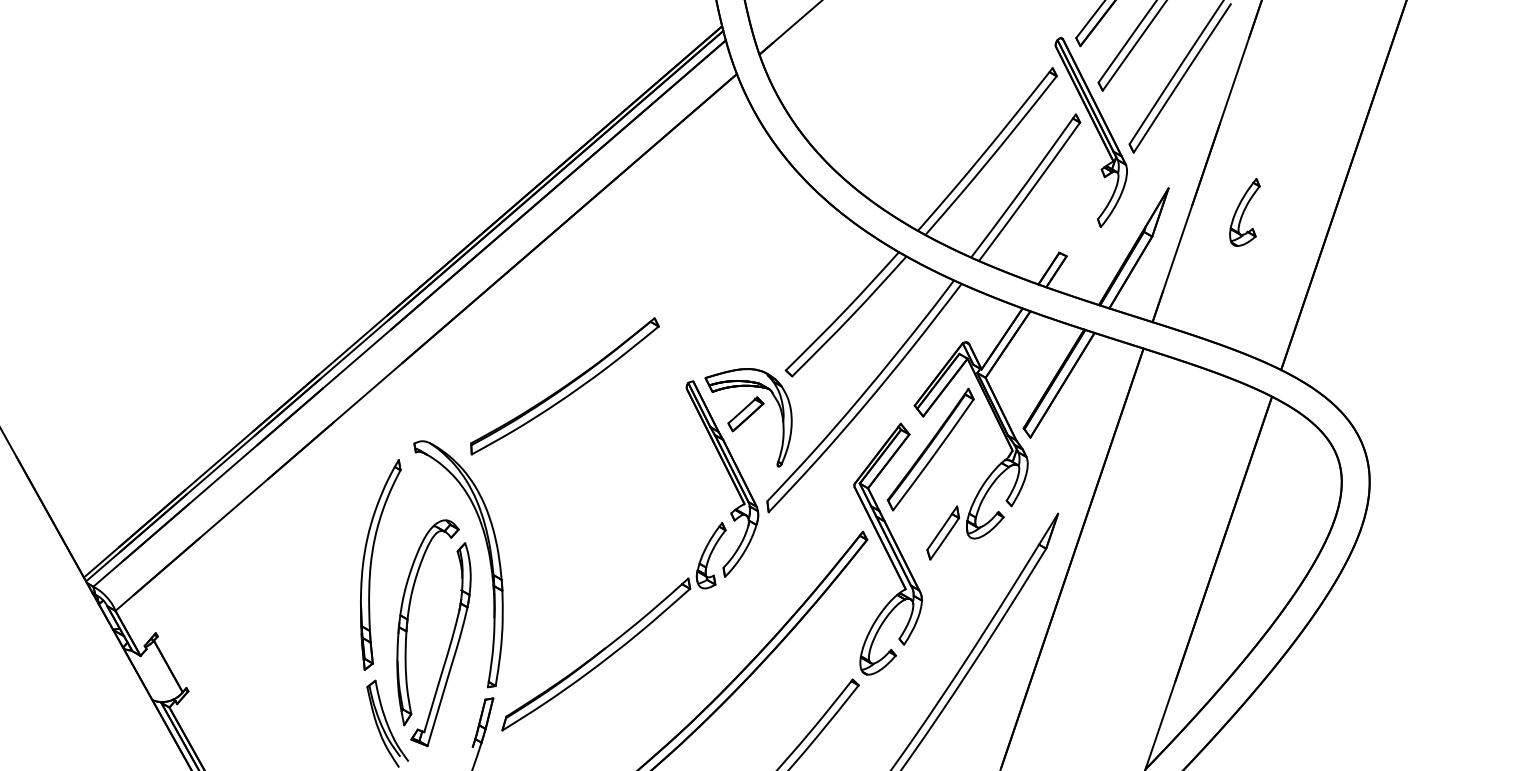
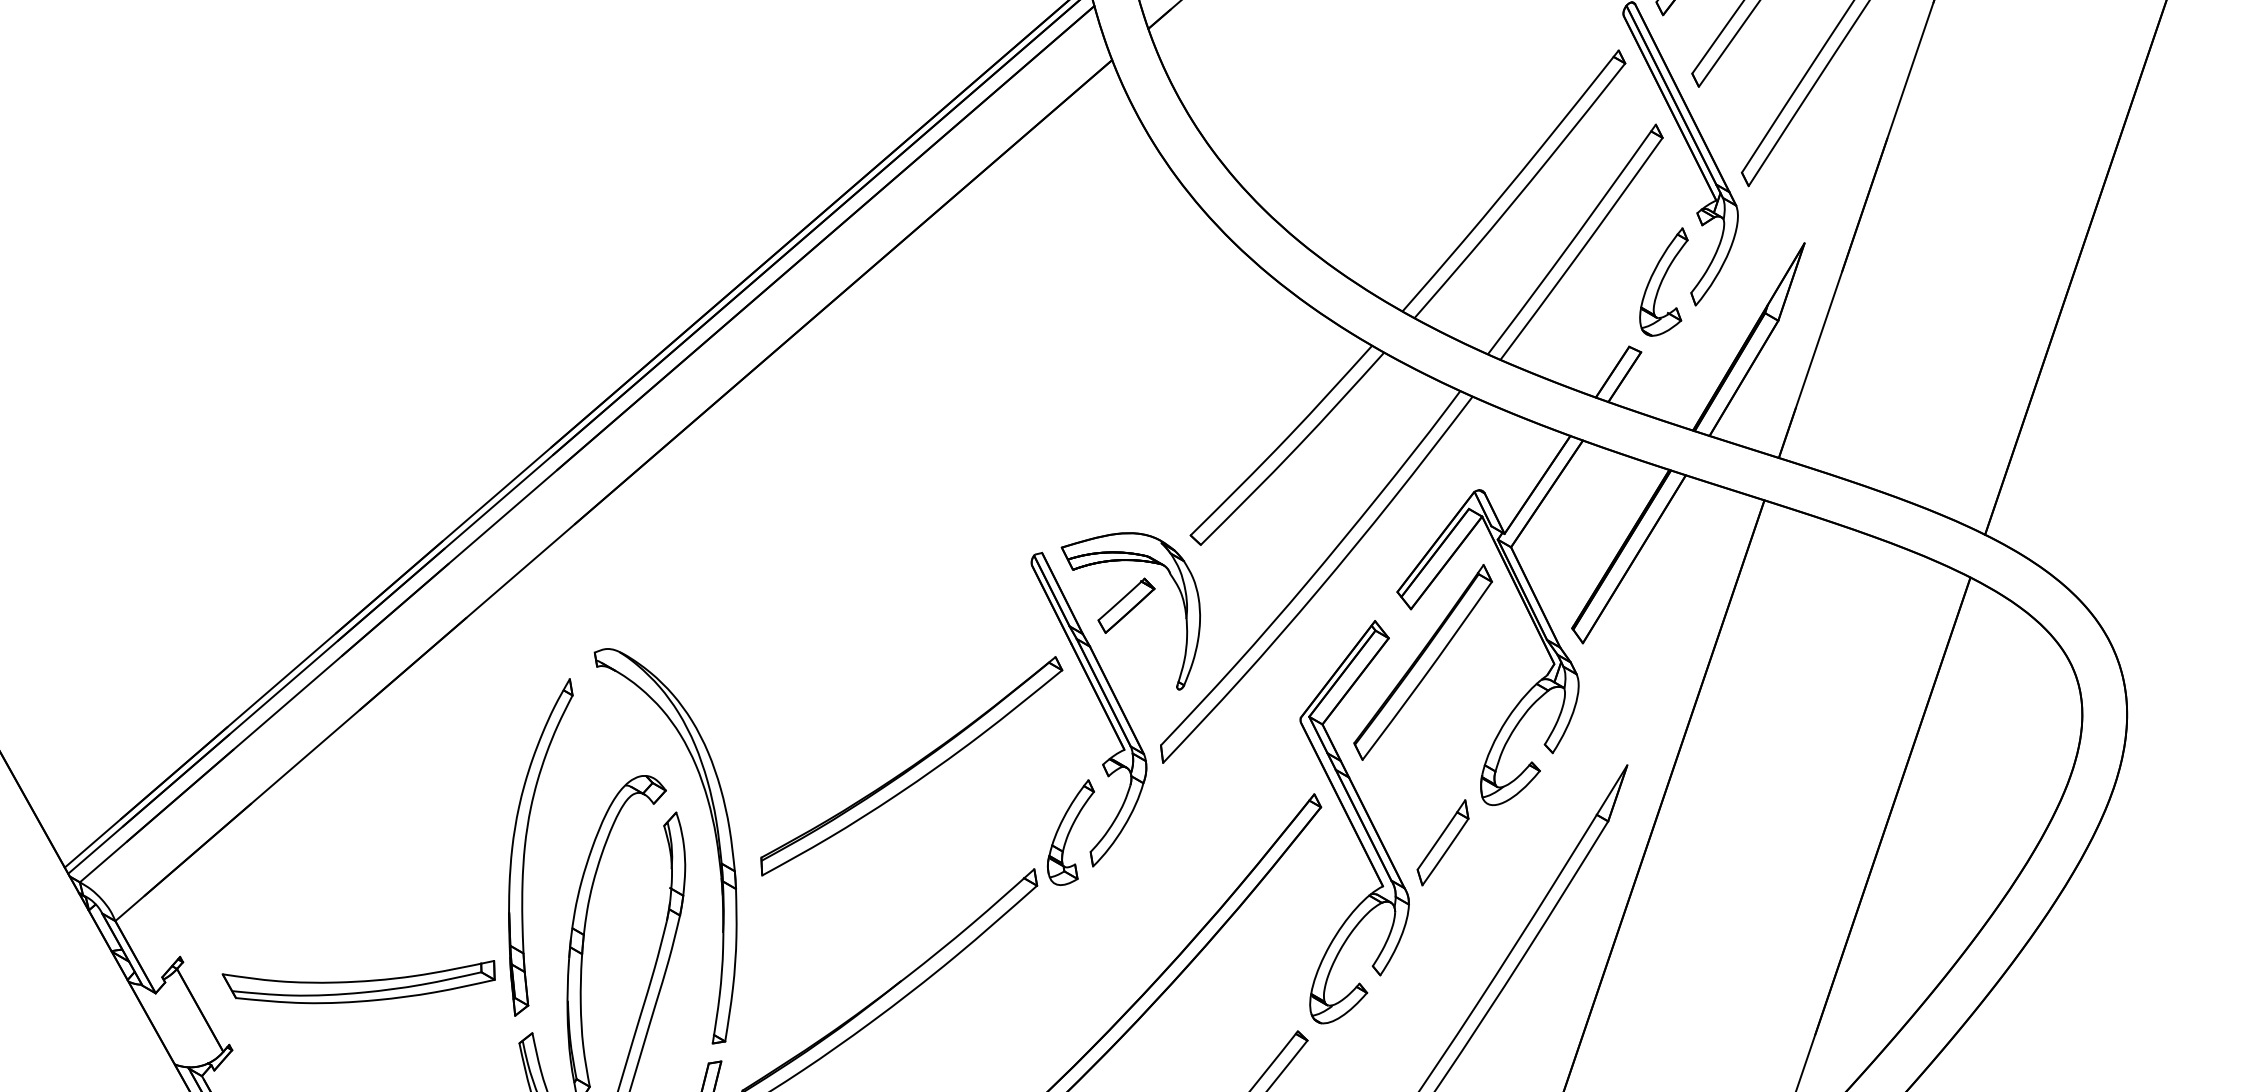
part: (1244, 212) -> (1663, 282), moved
part: (564, 386) -> (910, 766), moved
part: (942, 532) -> (1441, 841), moved
part: (266, 648) -> (357, 981), added

